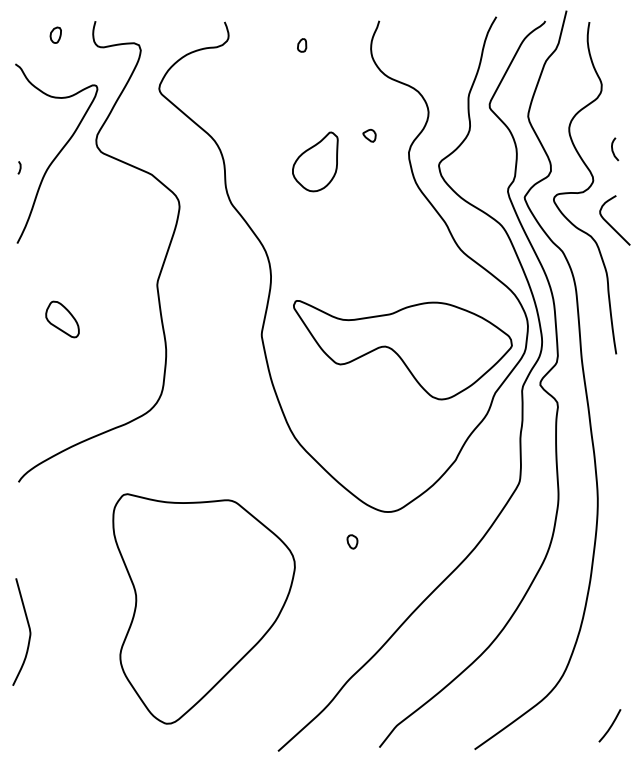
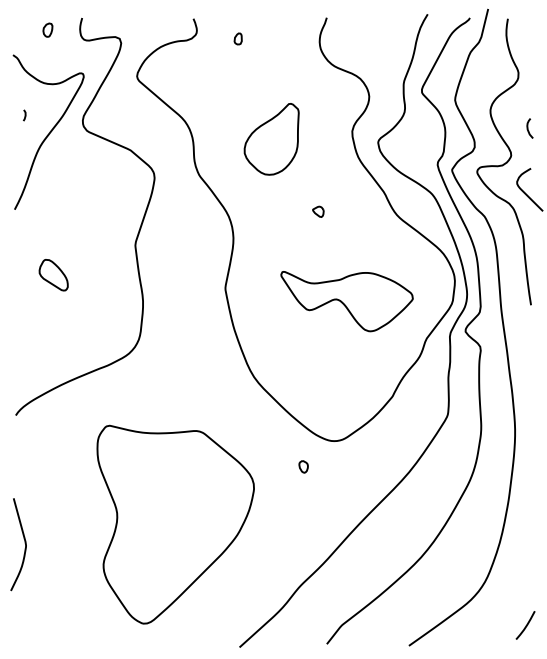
part: (301, 44) -> (237, 38), moved
part: (369, 135) -> (318, 211), moved
part: (315, 162) -> (271, 139), size x1.4
line: (19, 167) -> (24, 115), moved
part: (402, 350) -> (346, 301), size x0.7

